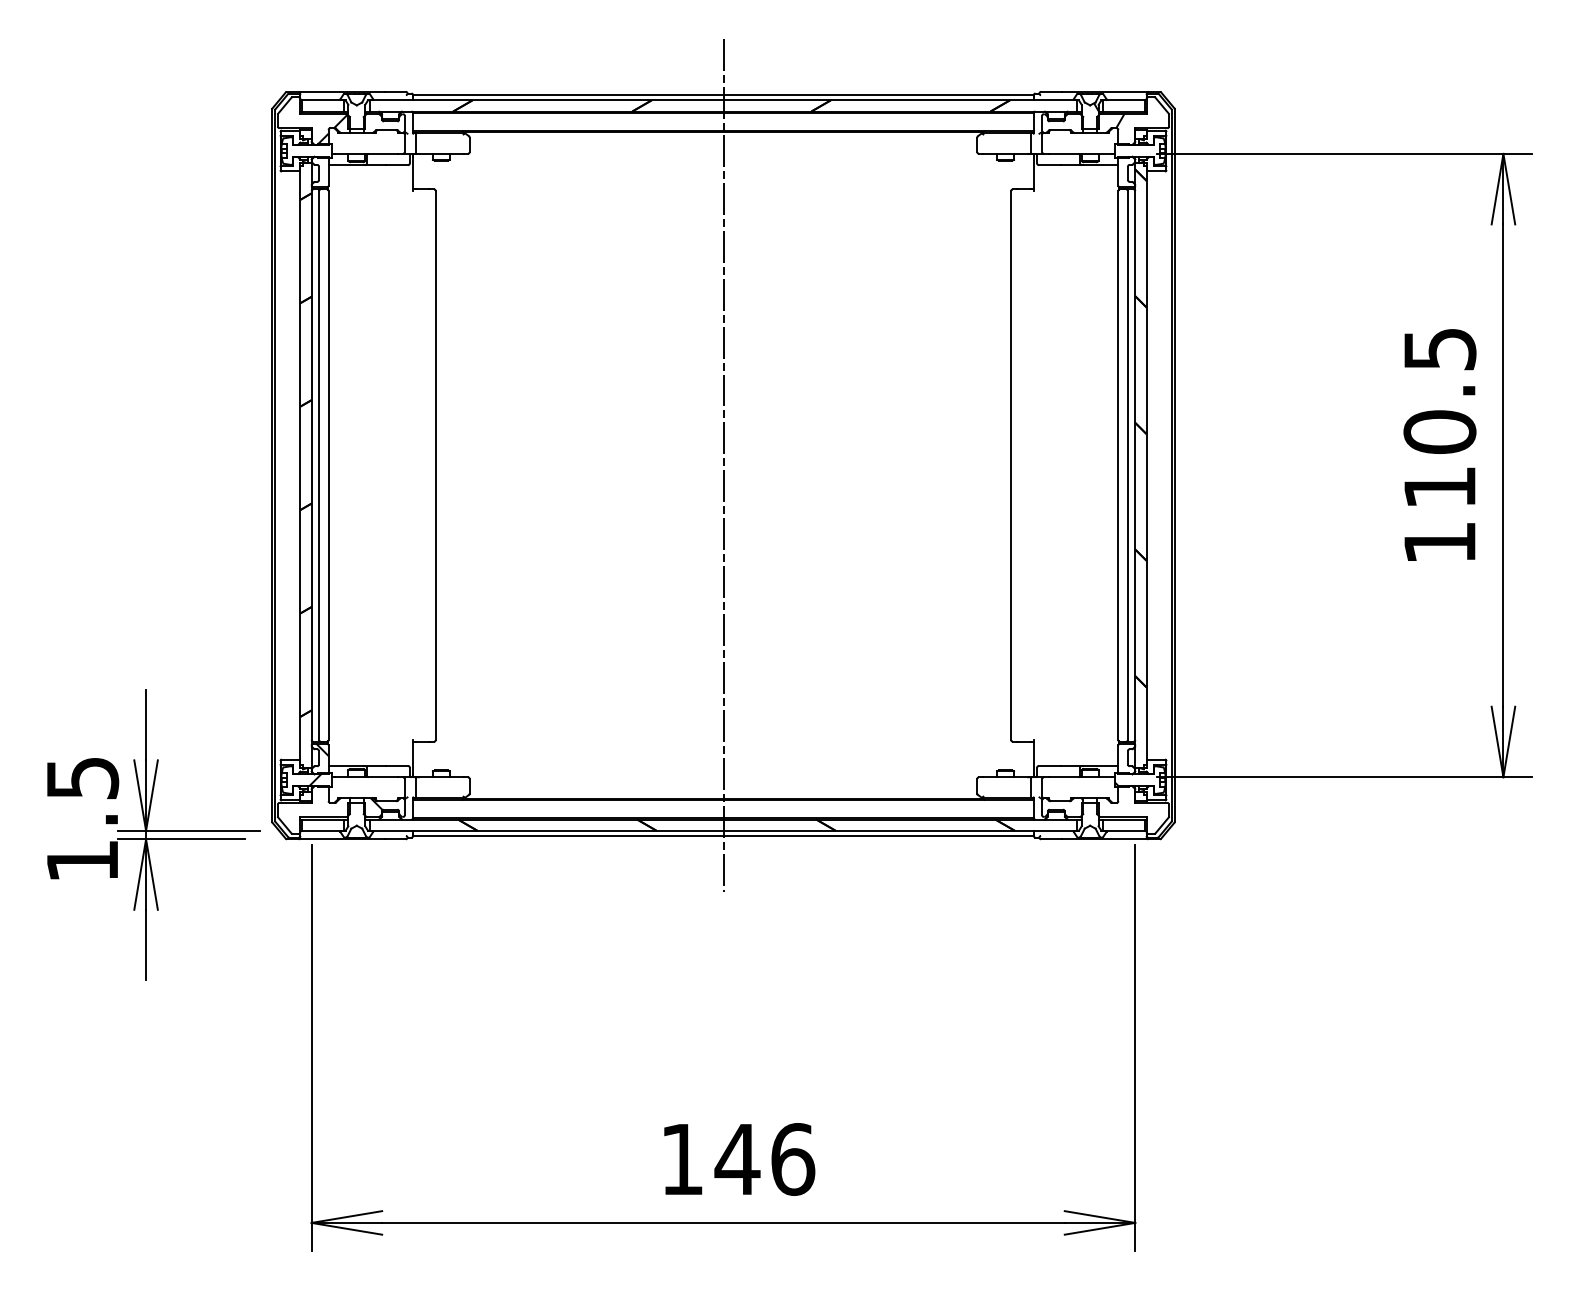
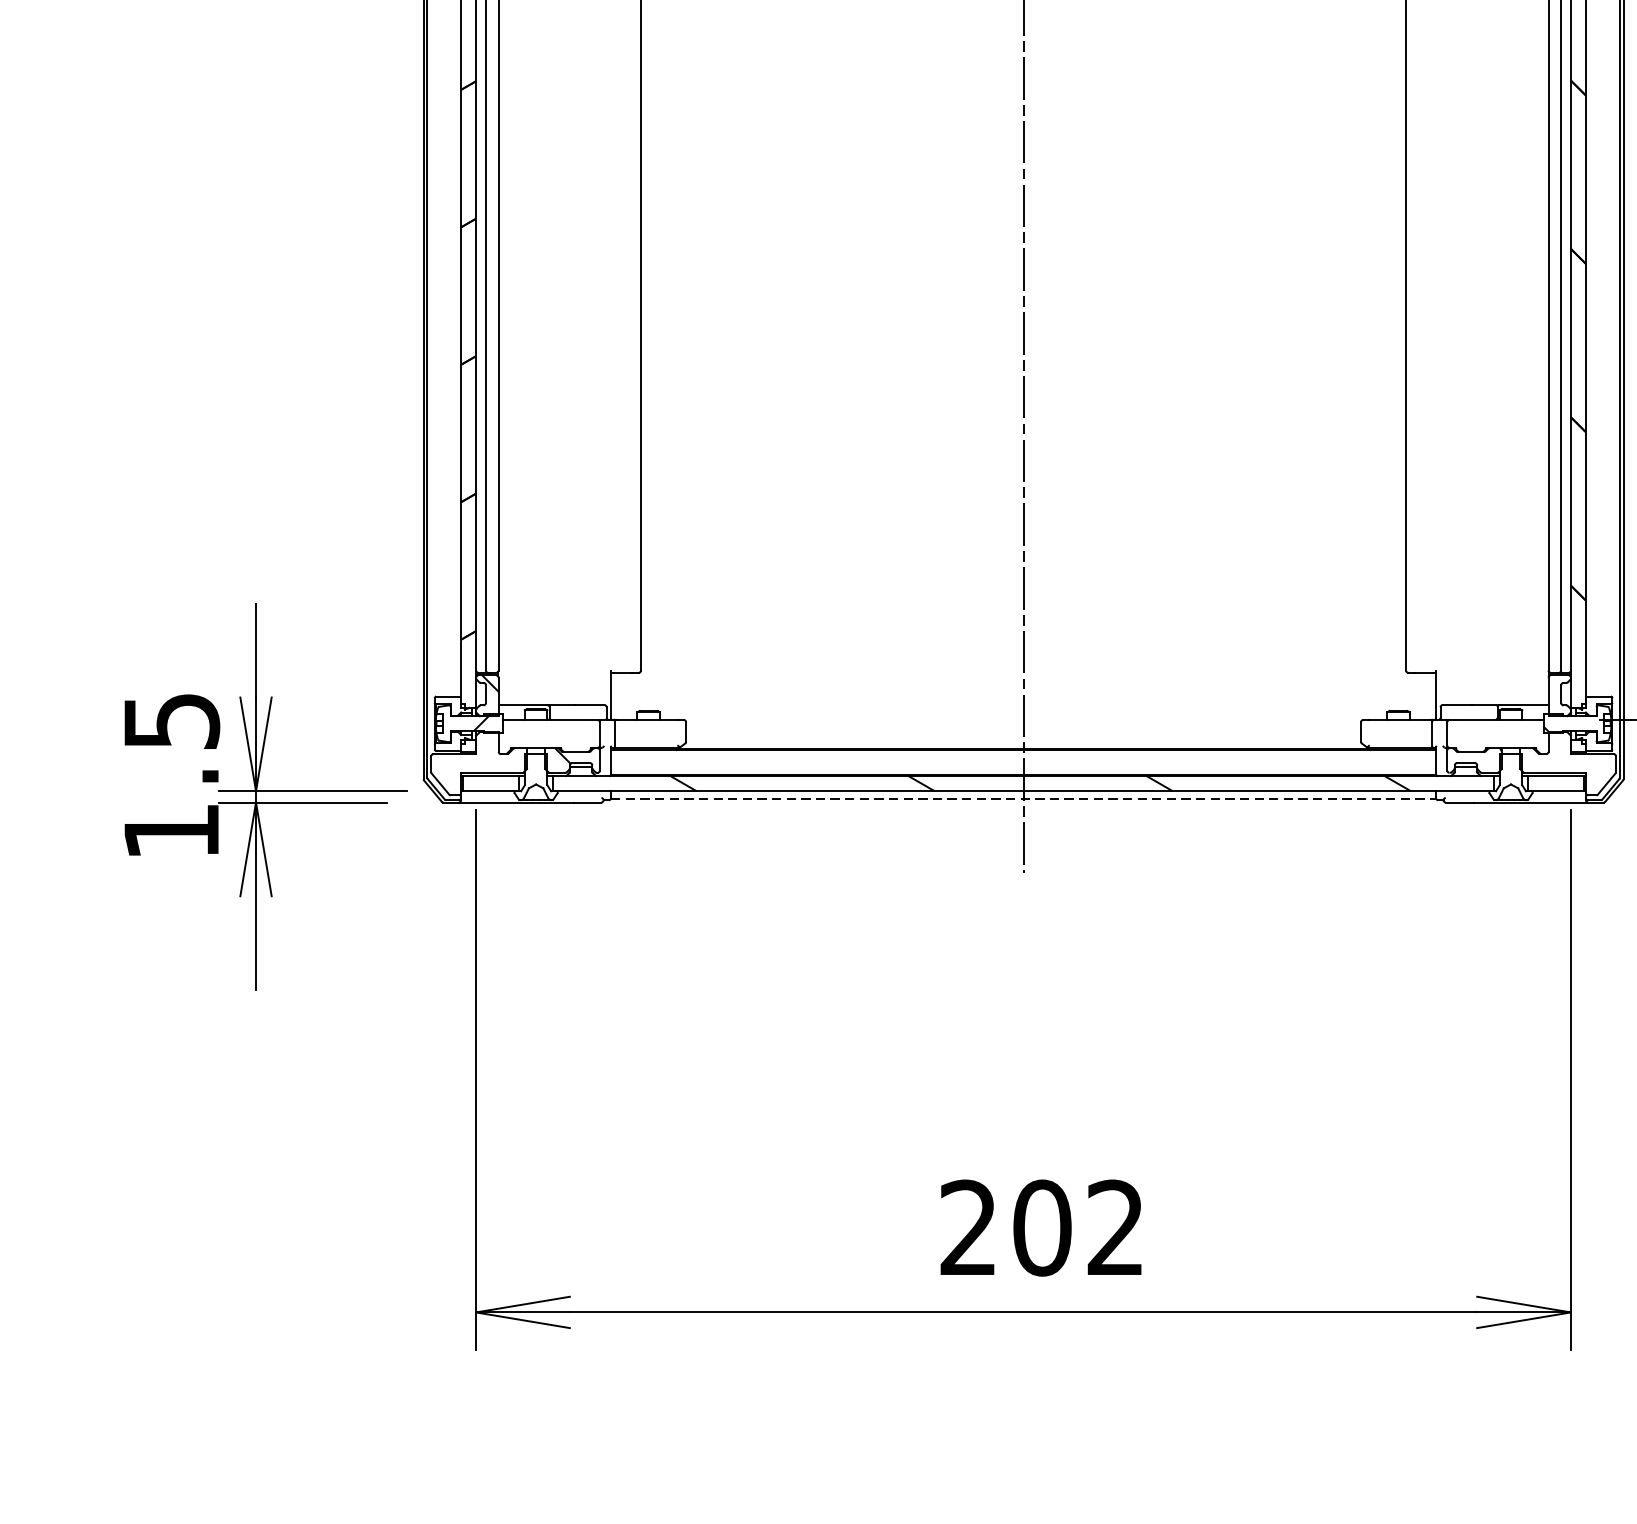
hatch: (736, 824) -> (1040, 782), removed
line: (723, 836) -> (1023, 798), solid -> dashed
text: (738, 1159) -> (1043, 1228), 146 -> 202

